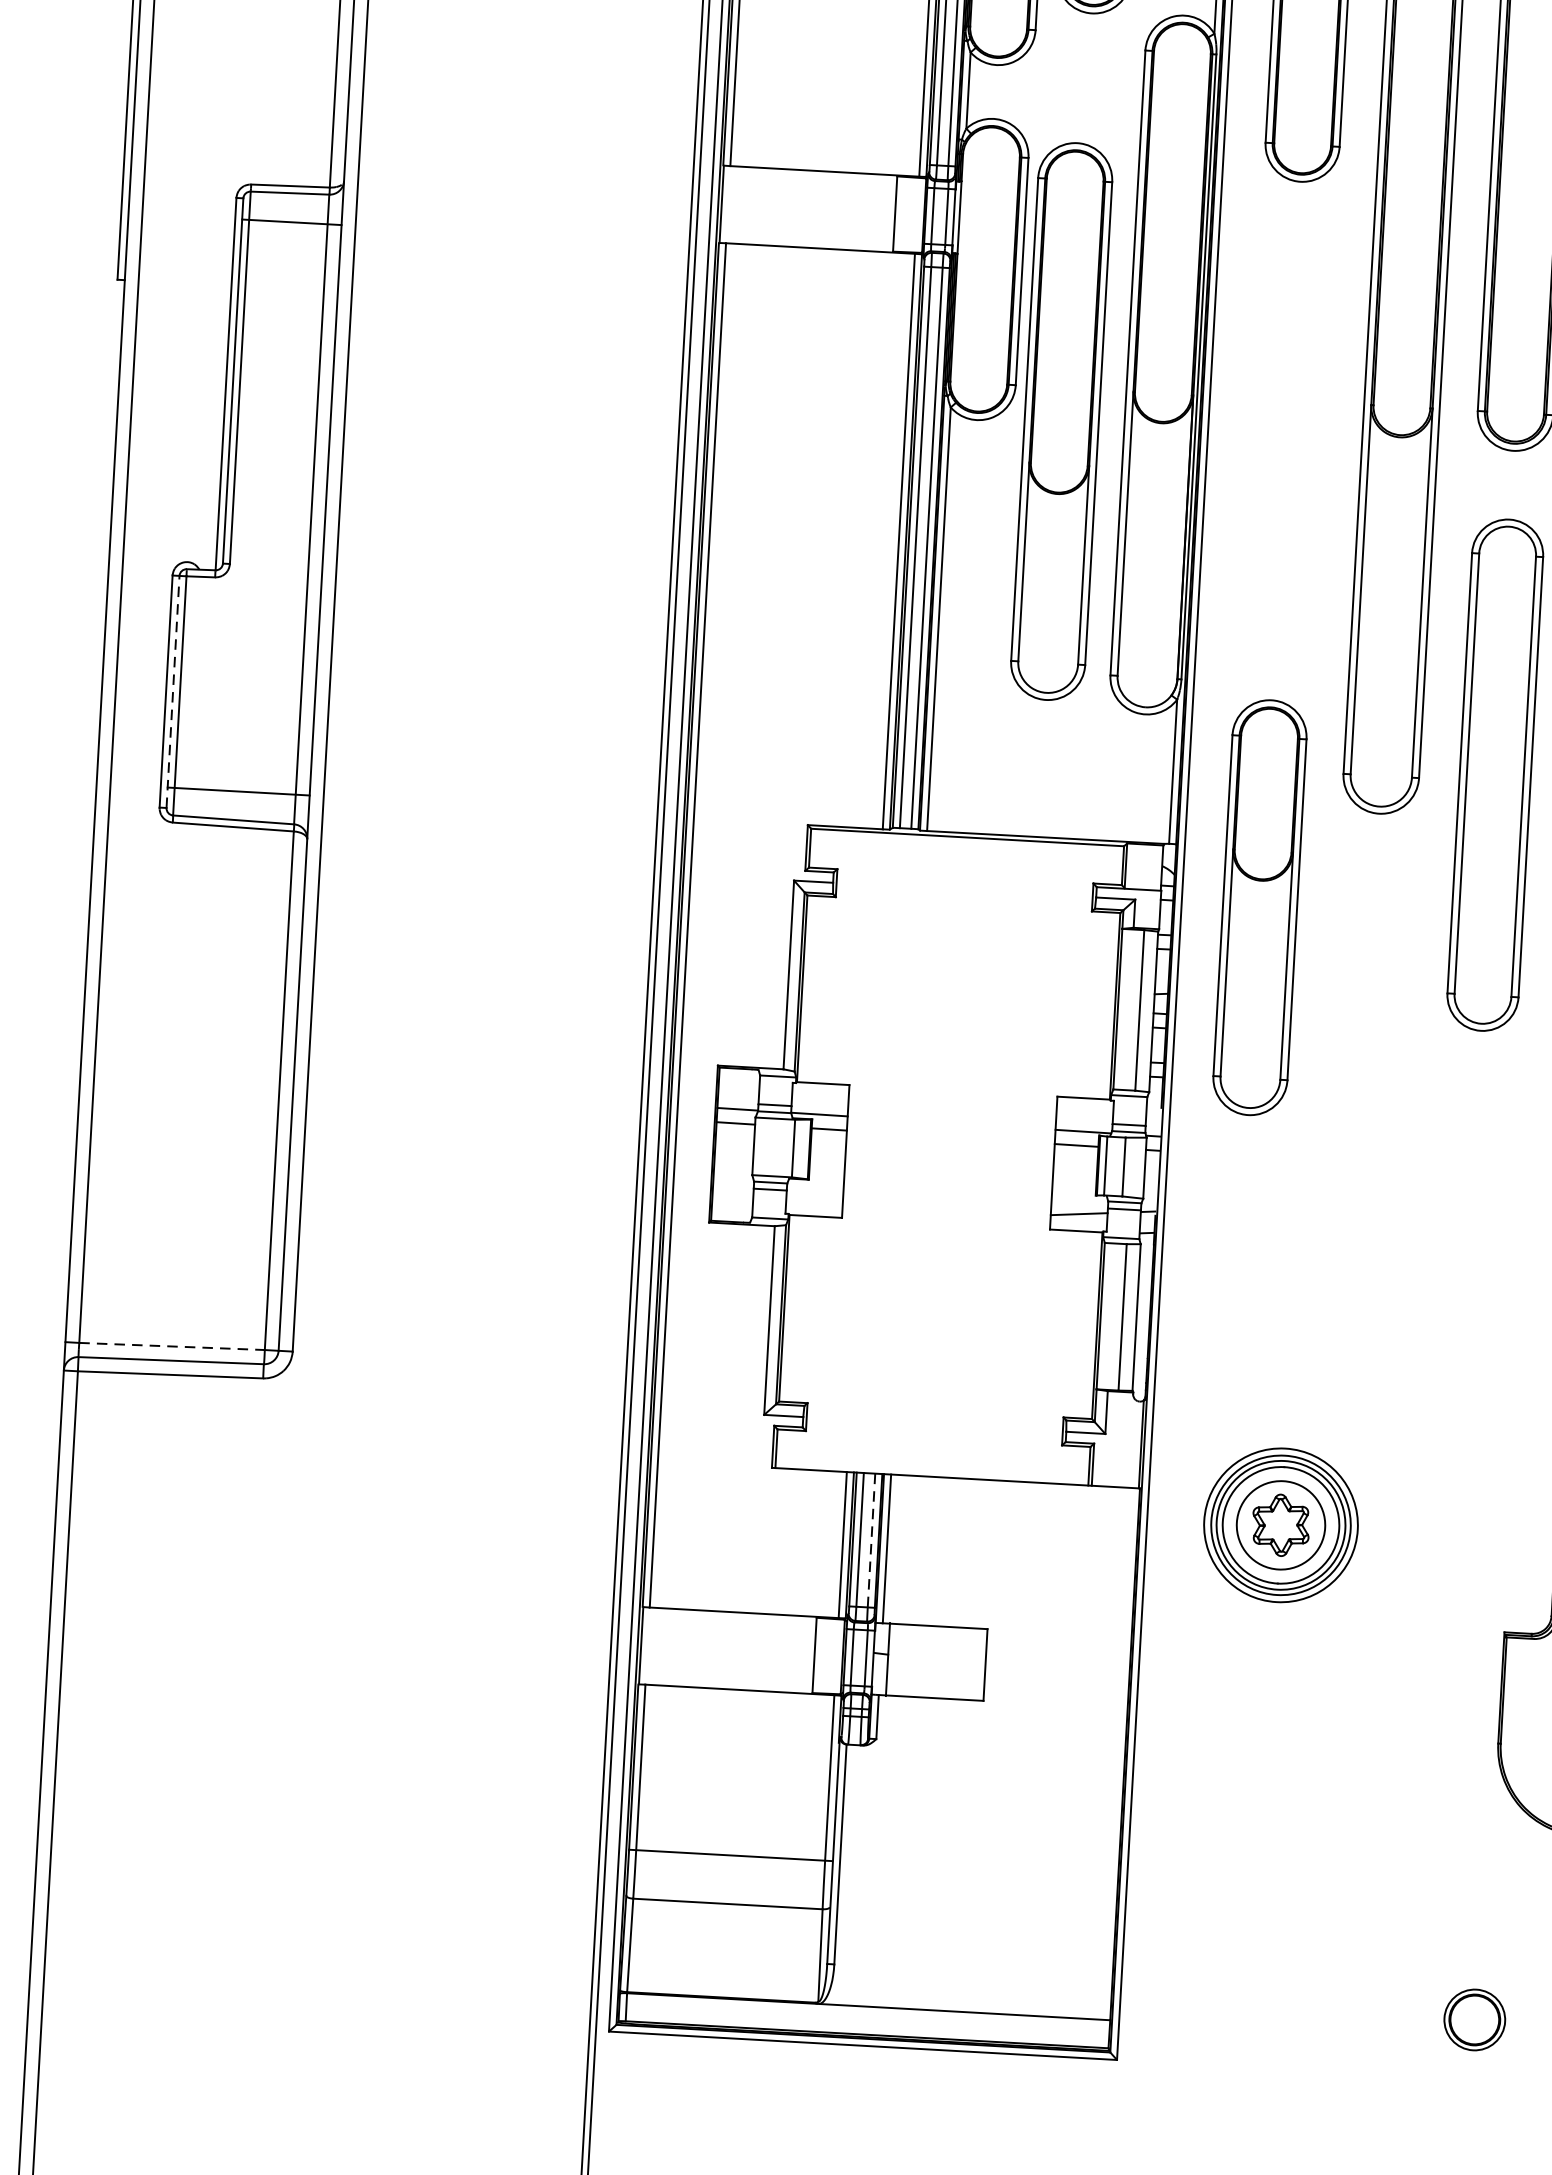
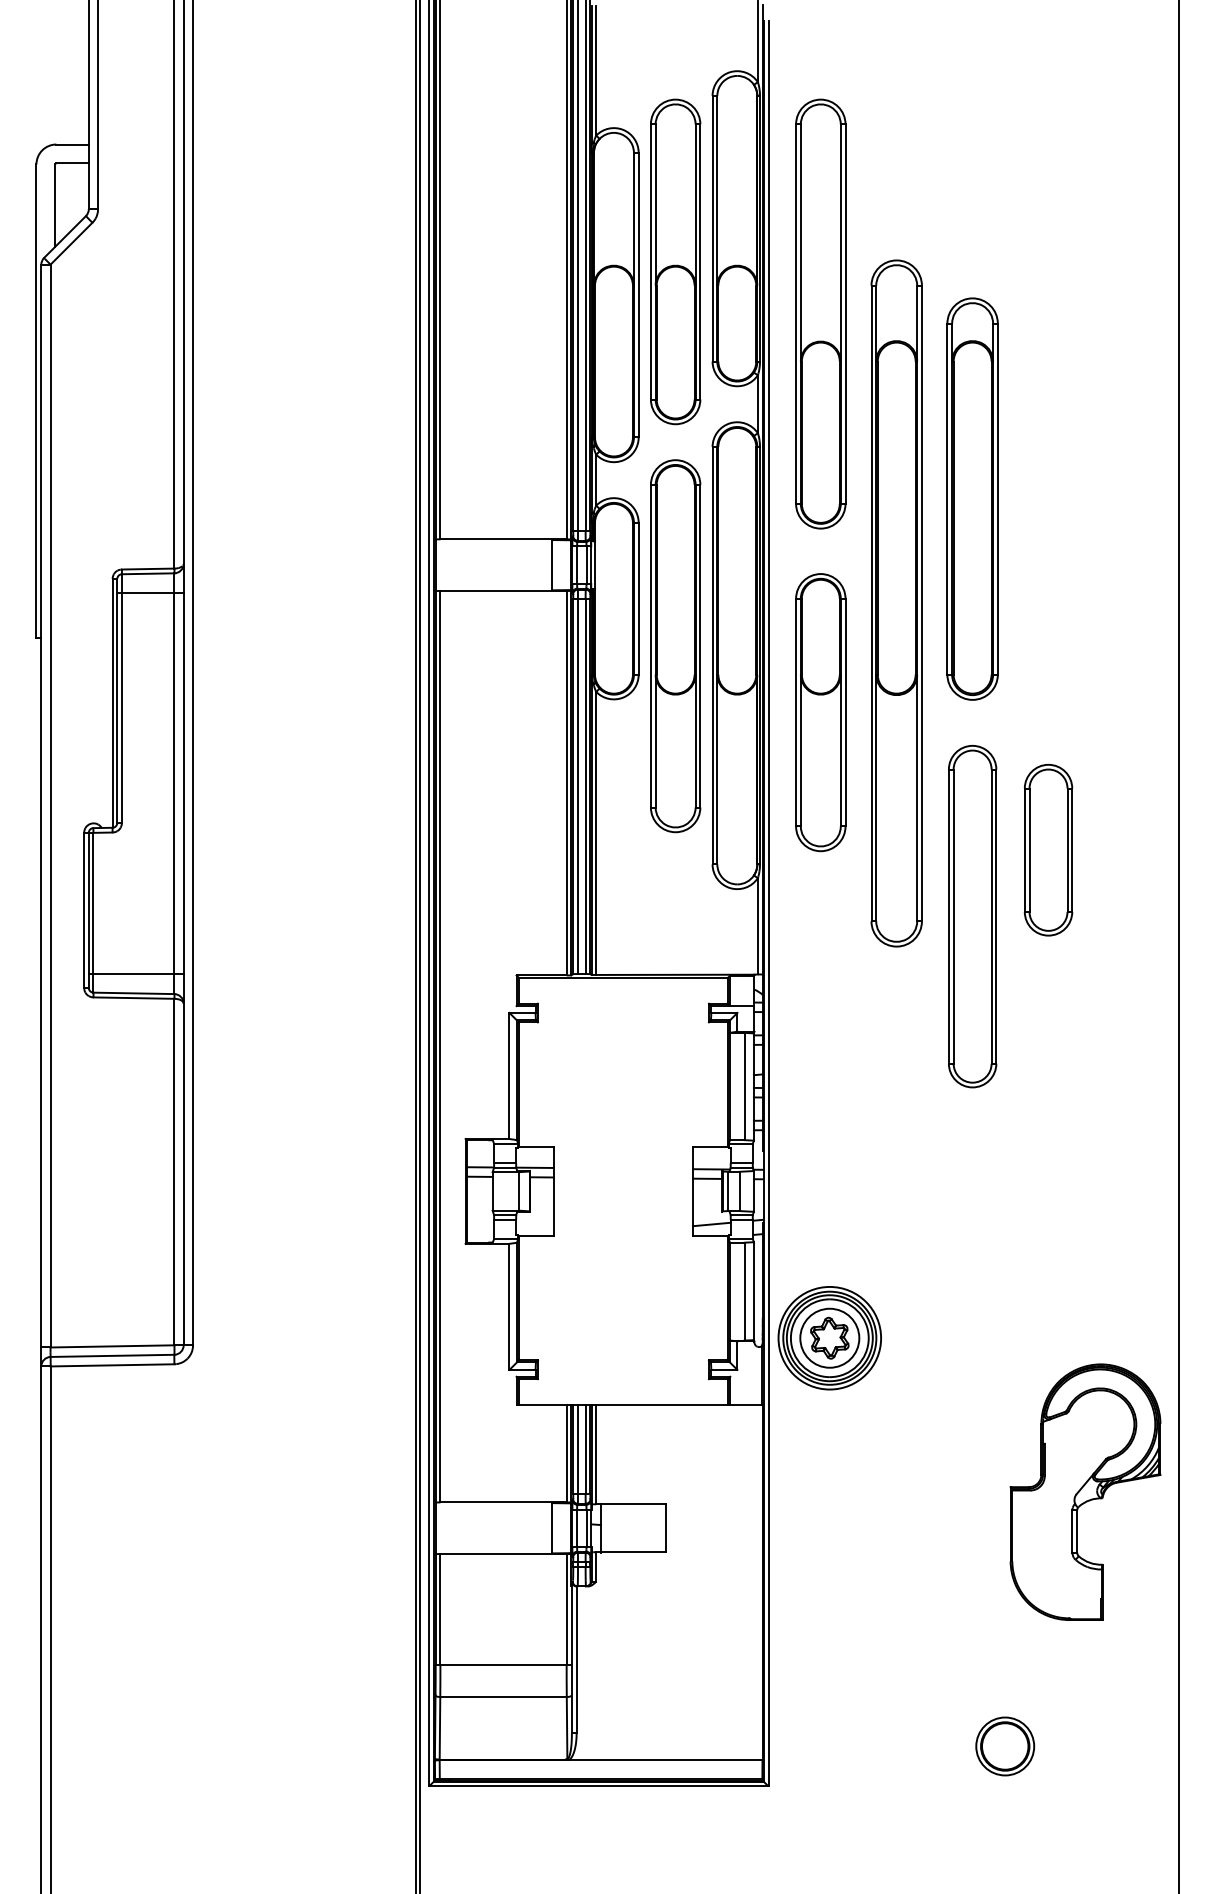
part: (1061, 421) -> (675, 646), moved
line: (172, 692) -> (88, 910), dashed -> solid
part: (1259, 907) -> (820, 712), moved
line: (172, 1346) -> (112, 1346), dashed -> solid
part: (1280, 1525) -> (829, 1338), moved
line: (871, 1540) -> (585, 1449), dashed -> solid
part: (1475, 2020) -> (1005, 1746), size x1.43

